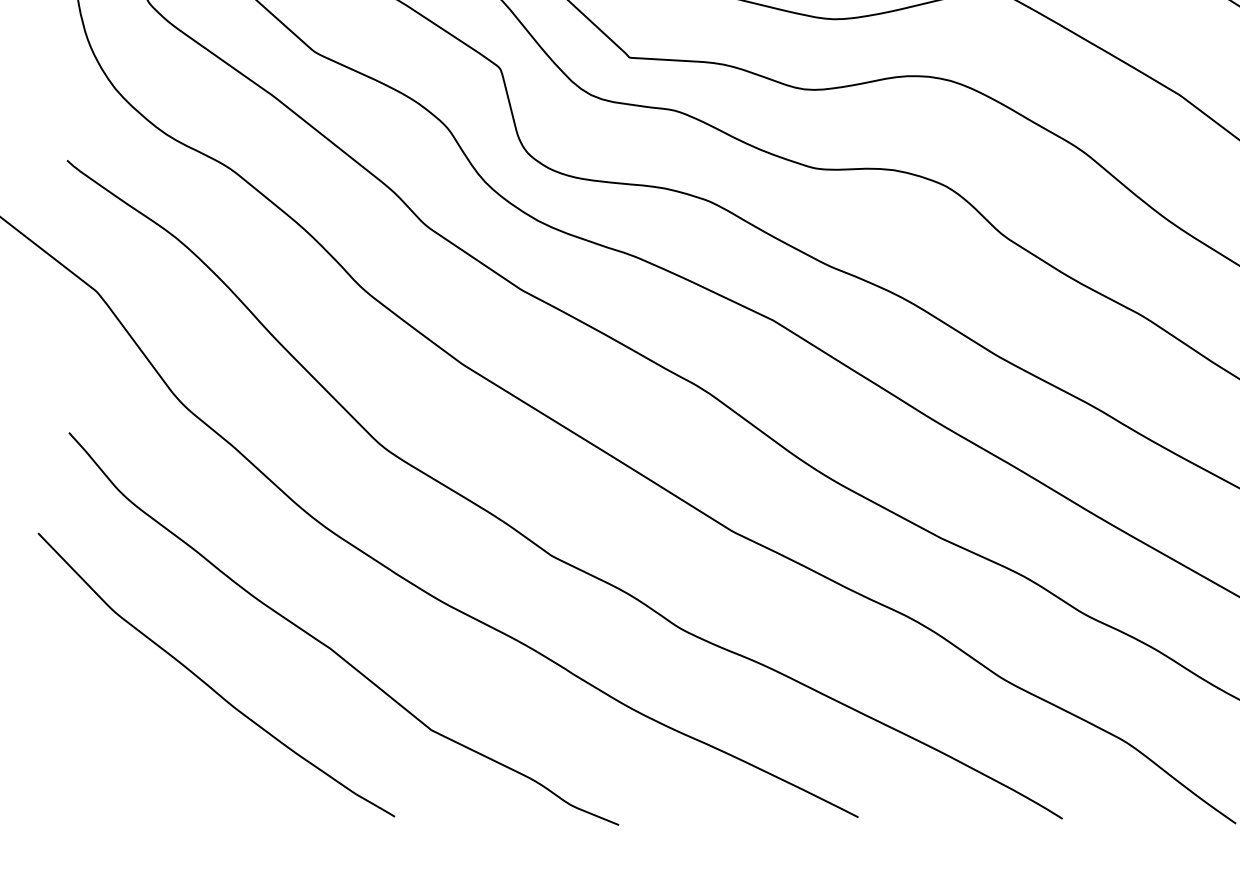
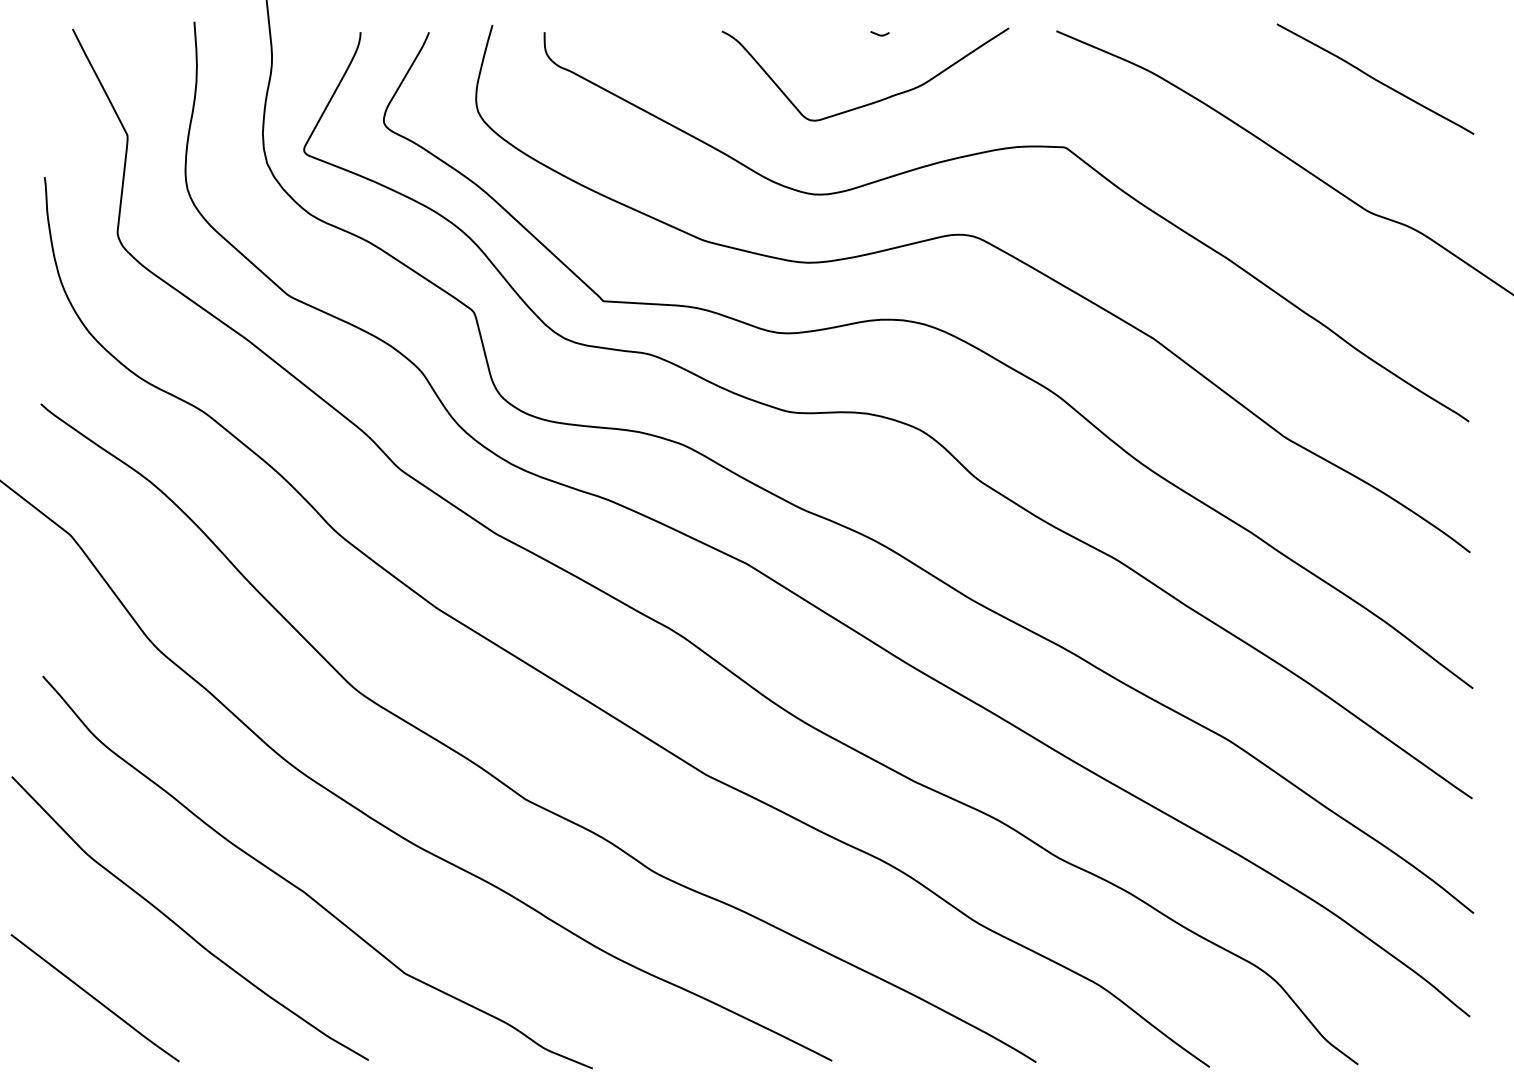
curve: (120, 754) -> (94, 998), added

